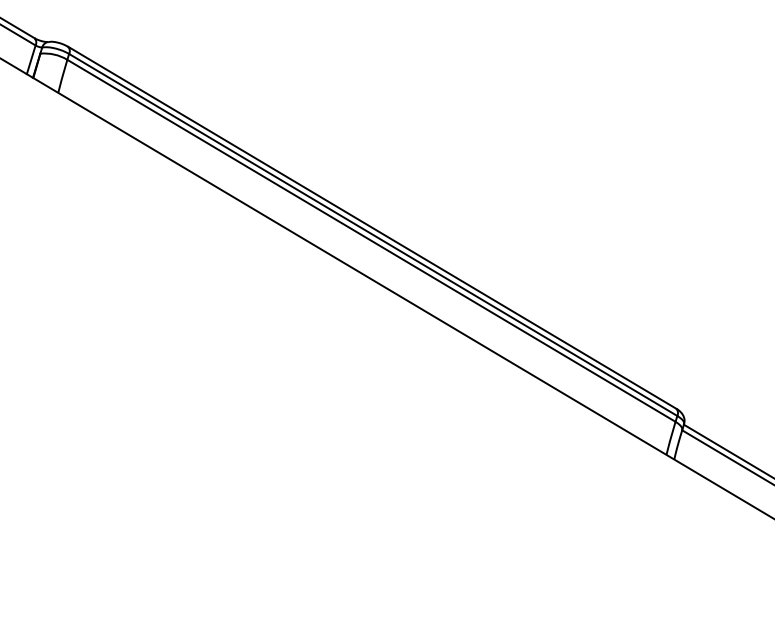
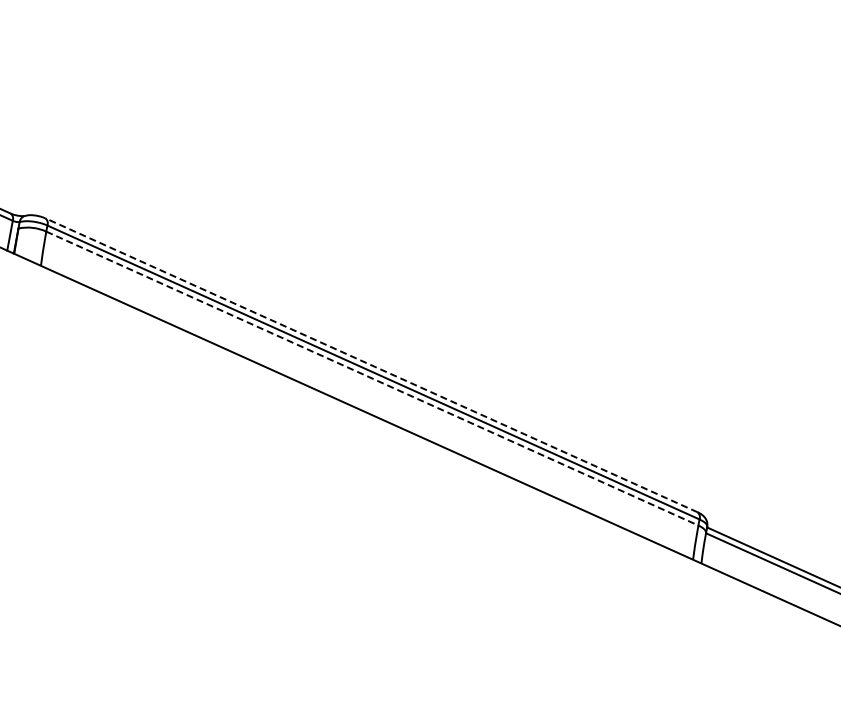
line: (372, 227) -> (371, 365), solid -> dashed
line: (371, 240) -> (372, 378), solid -> dashed

